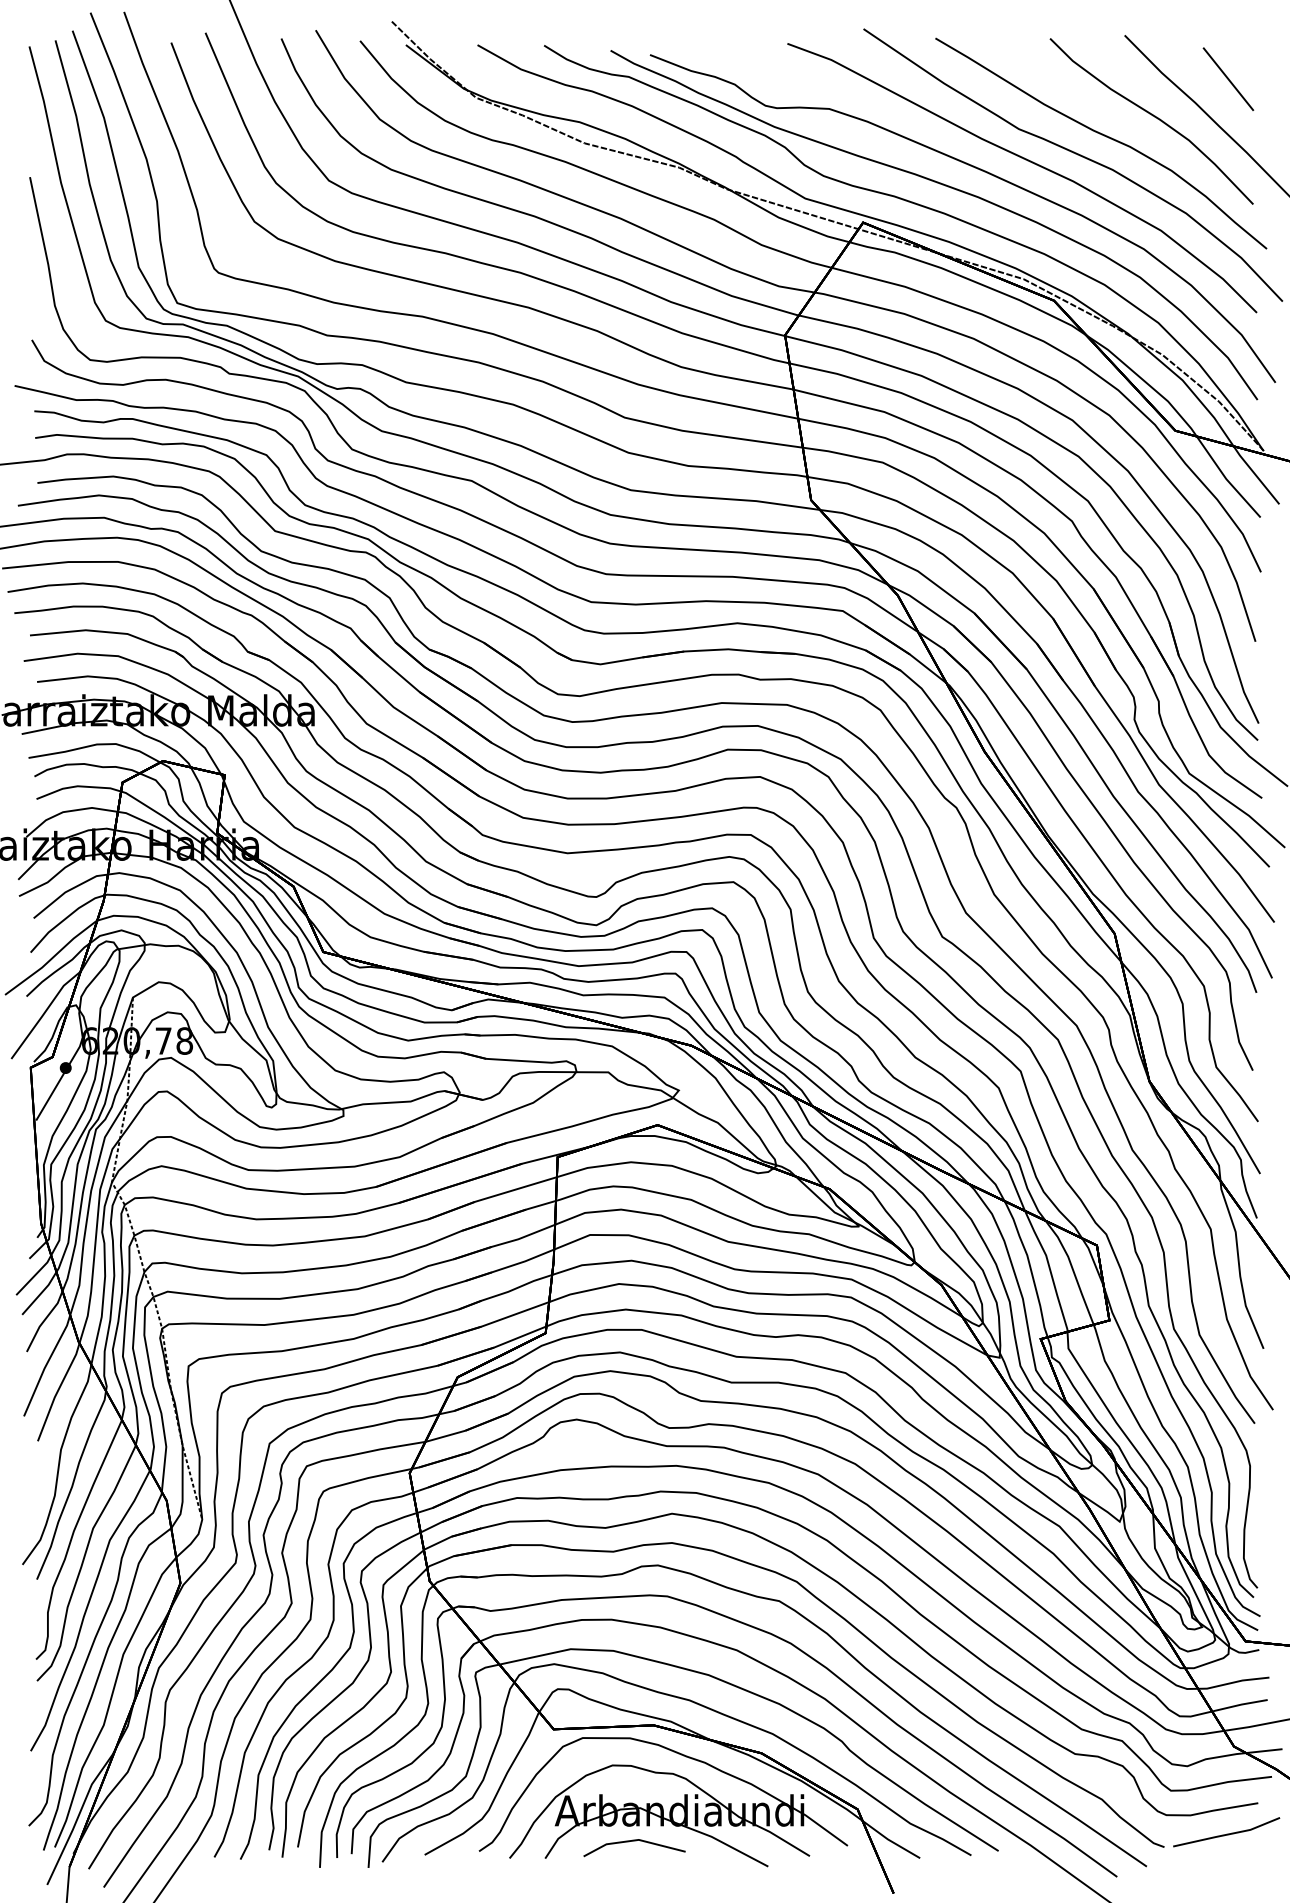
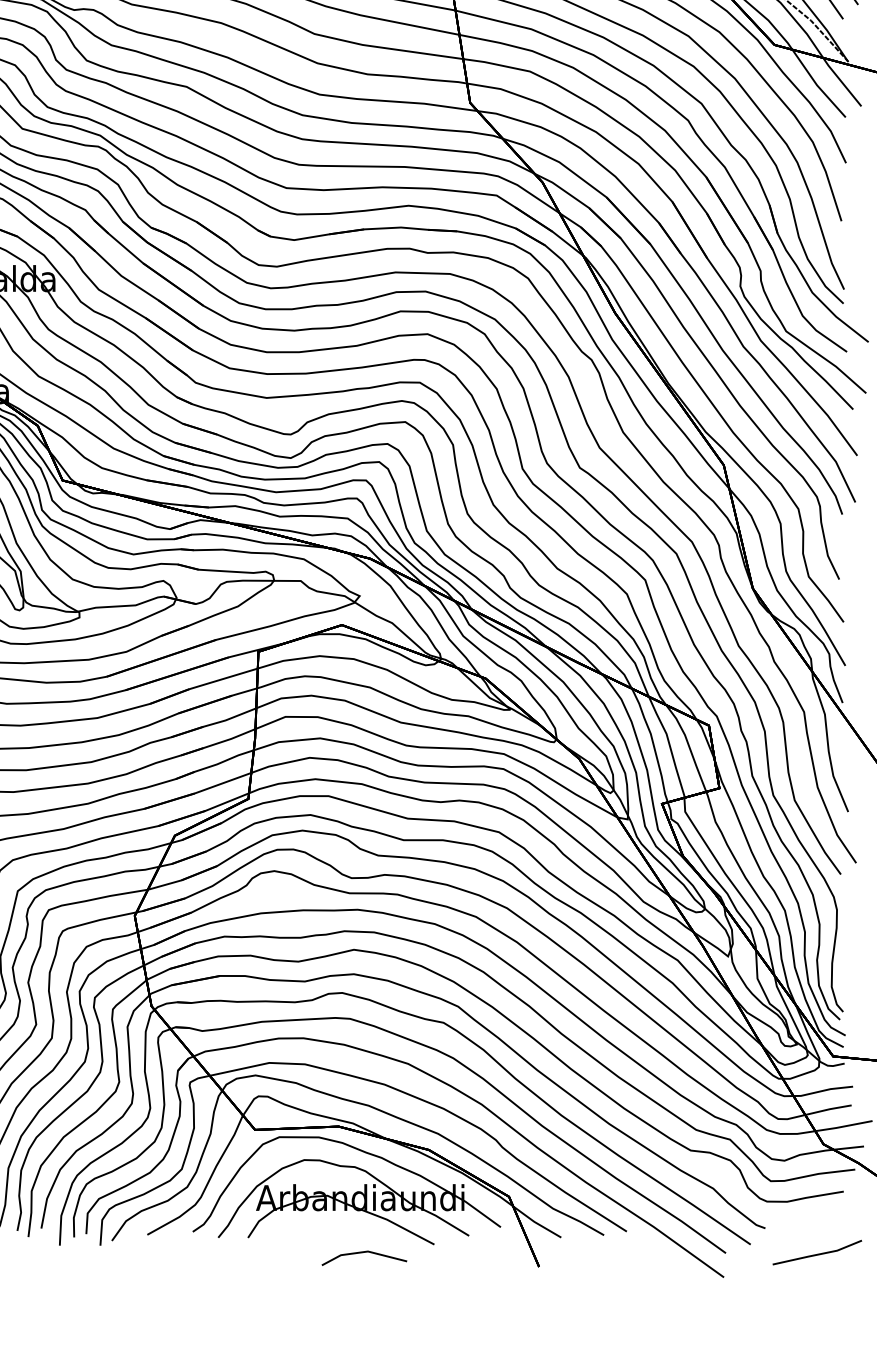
line: (1226, 1833) -> (817, 1253), moved
line: (634, 1841) -> (364, 1252), moved

